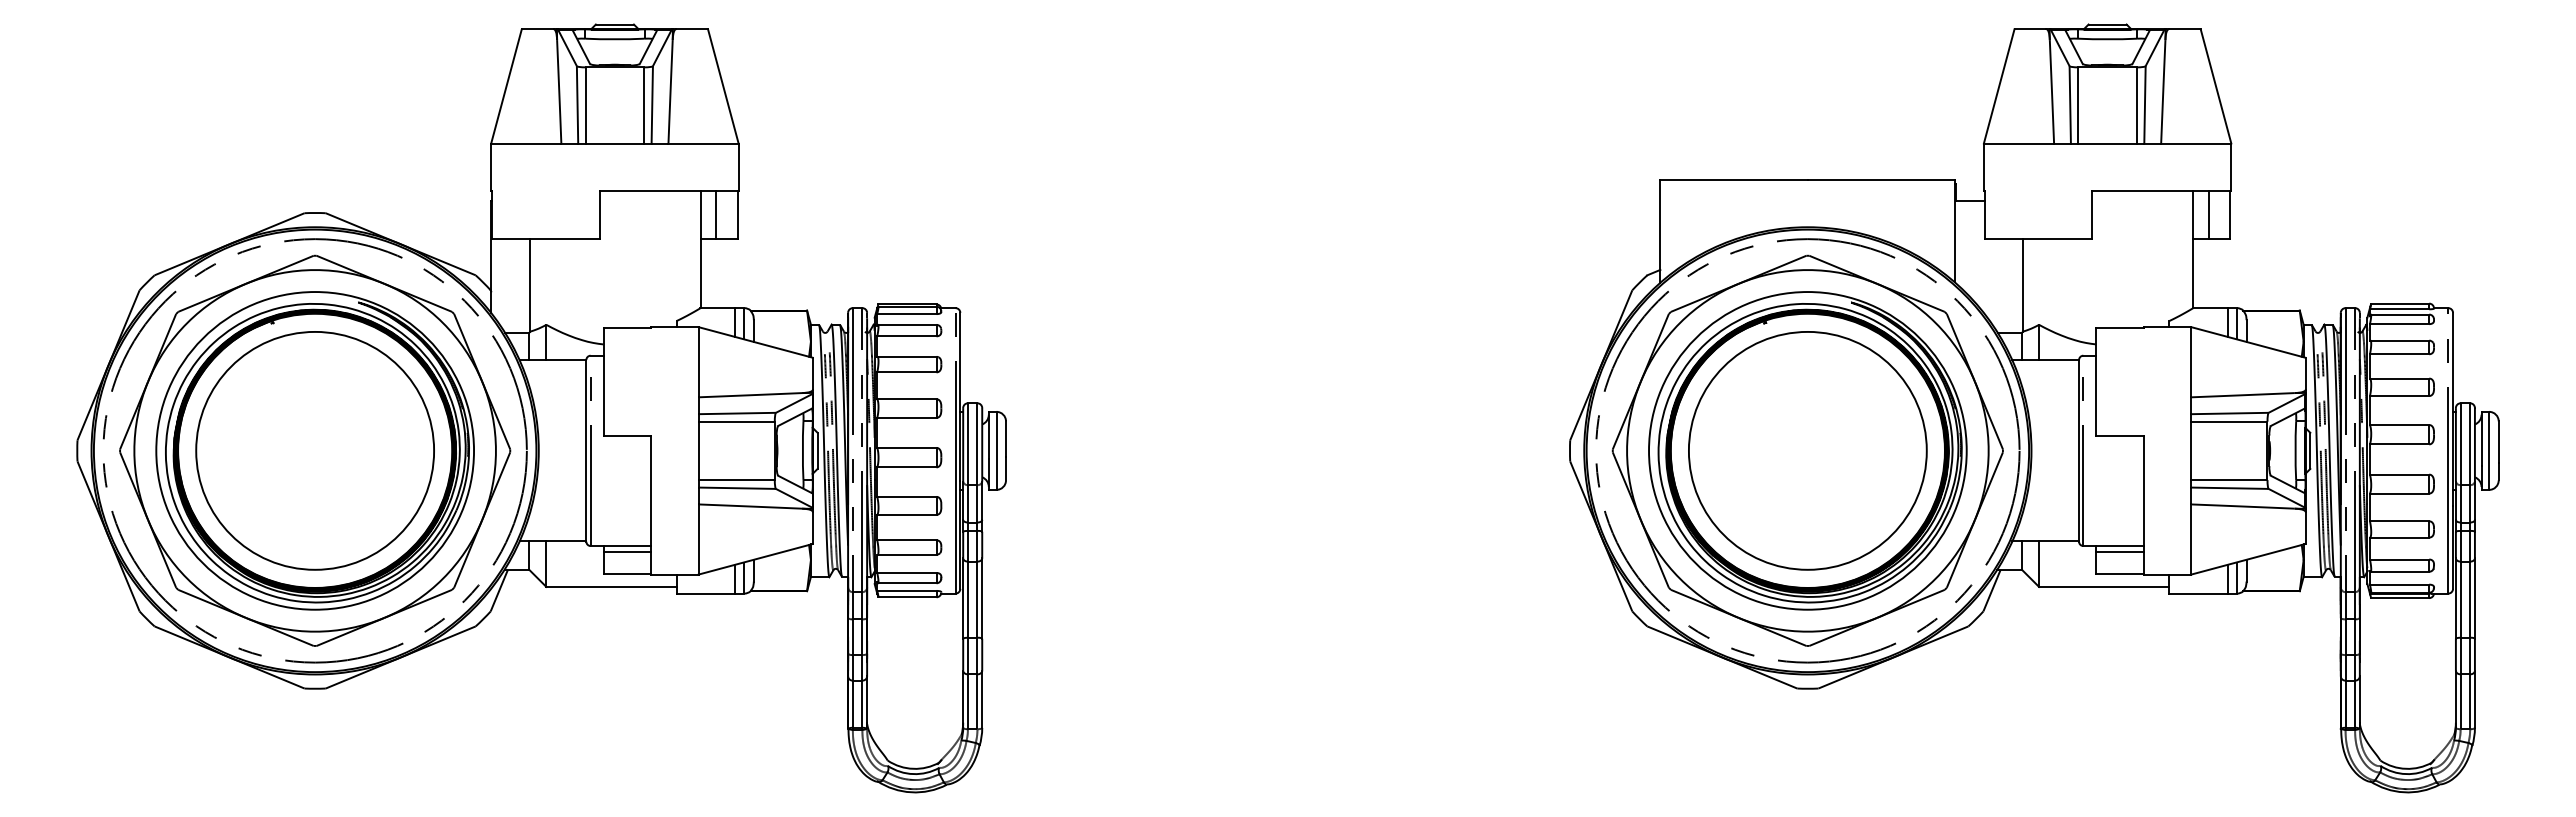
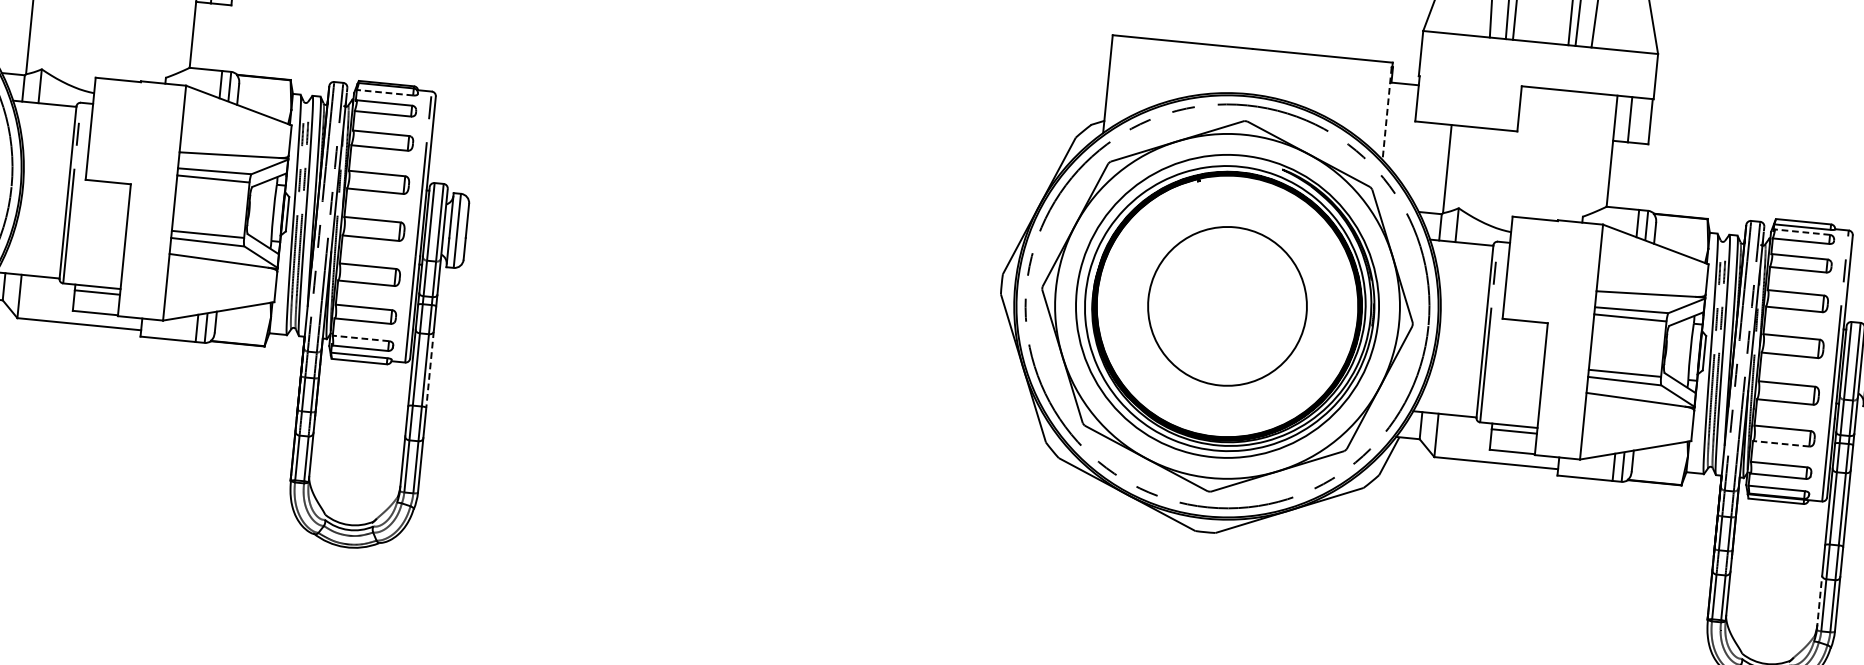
line: (1954, 233) -> (1386, 113), solid -> dashed
line: (906, 314) -> (384, 93), solid -> dashed
line: (2399, 314) -> (1801, 232), solid -> dashed
circle: (1807, 450) -> (1227, 306), size x0.7
line: (2399, 537) -> (1781, 443), solid -> dashed
line: (906, 572) -> (360, 337), solid -> dashed
line: (982, 599) -> (430, 370), solid -> dashed
line: (2455, 699) -> (1819, 602), solid -> dashed

